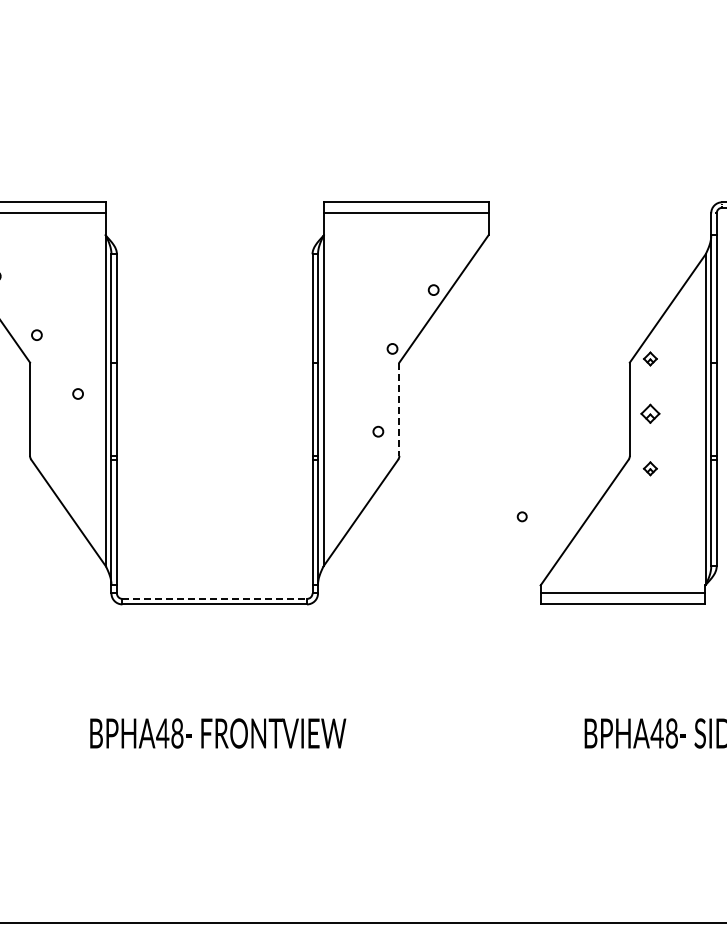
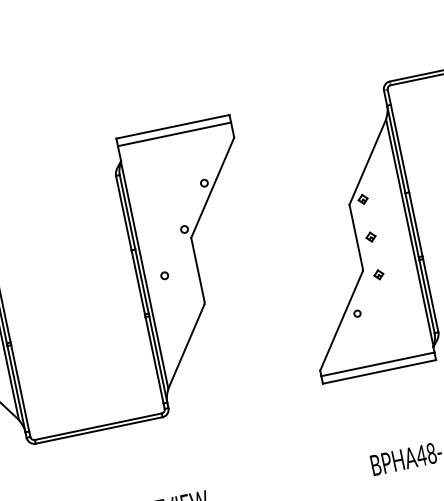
line: (399, 409) -> (198, 270), dashed -> solid
part: (650, 413) -> (371, 236), size x0.71
circle: (378, 431) -> (164, 275), moved
circle: (521, 516) -> (356, 313), moved
line: (215, 598) -> (98, 426), dashed -> solid

